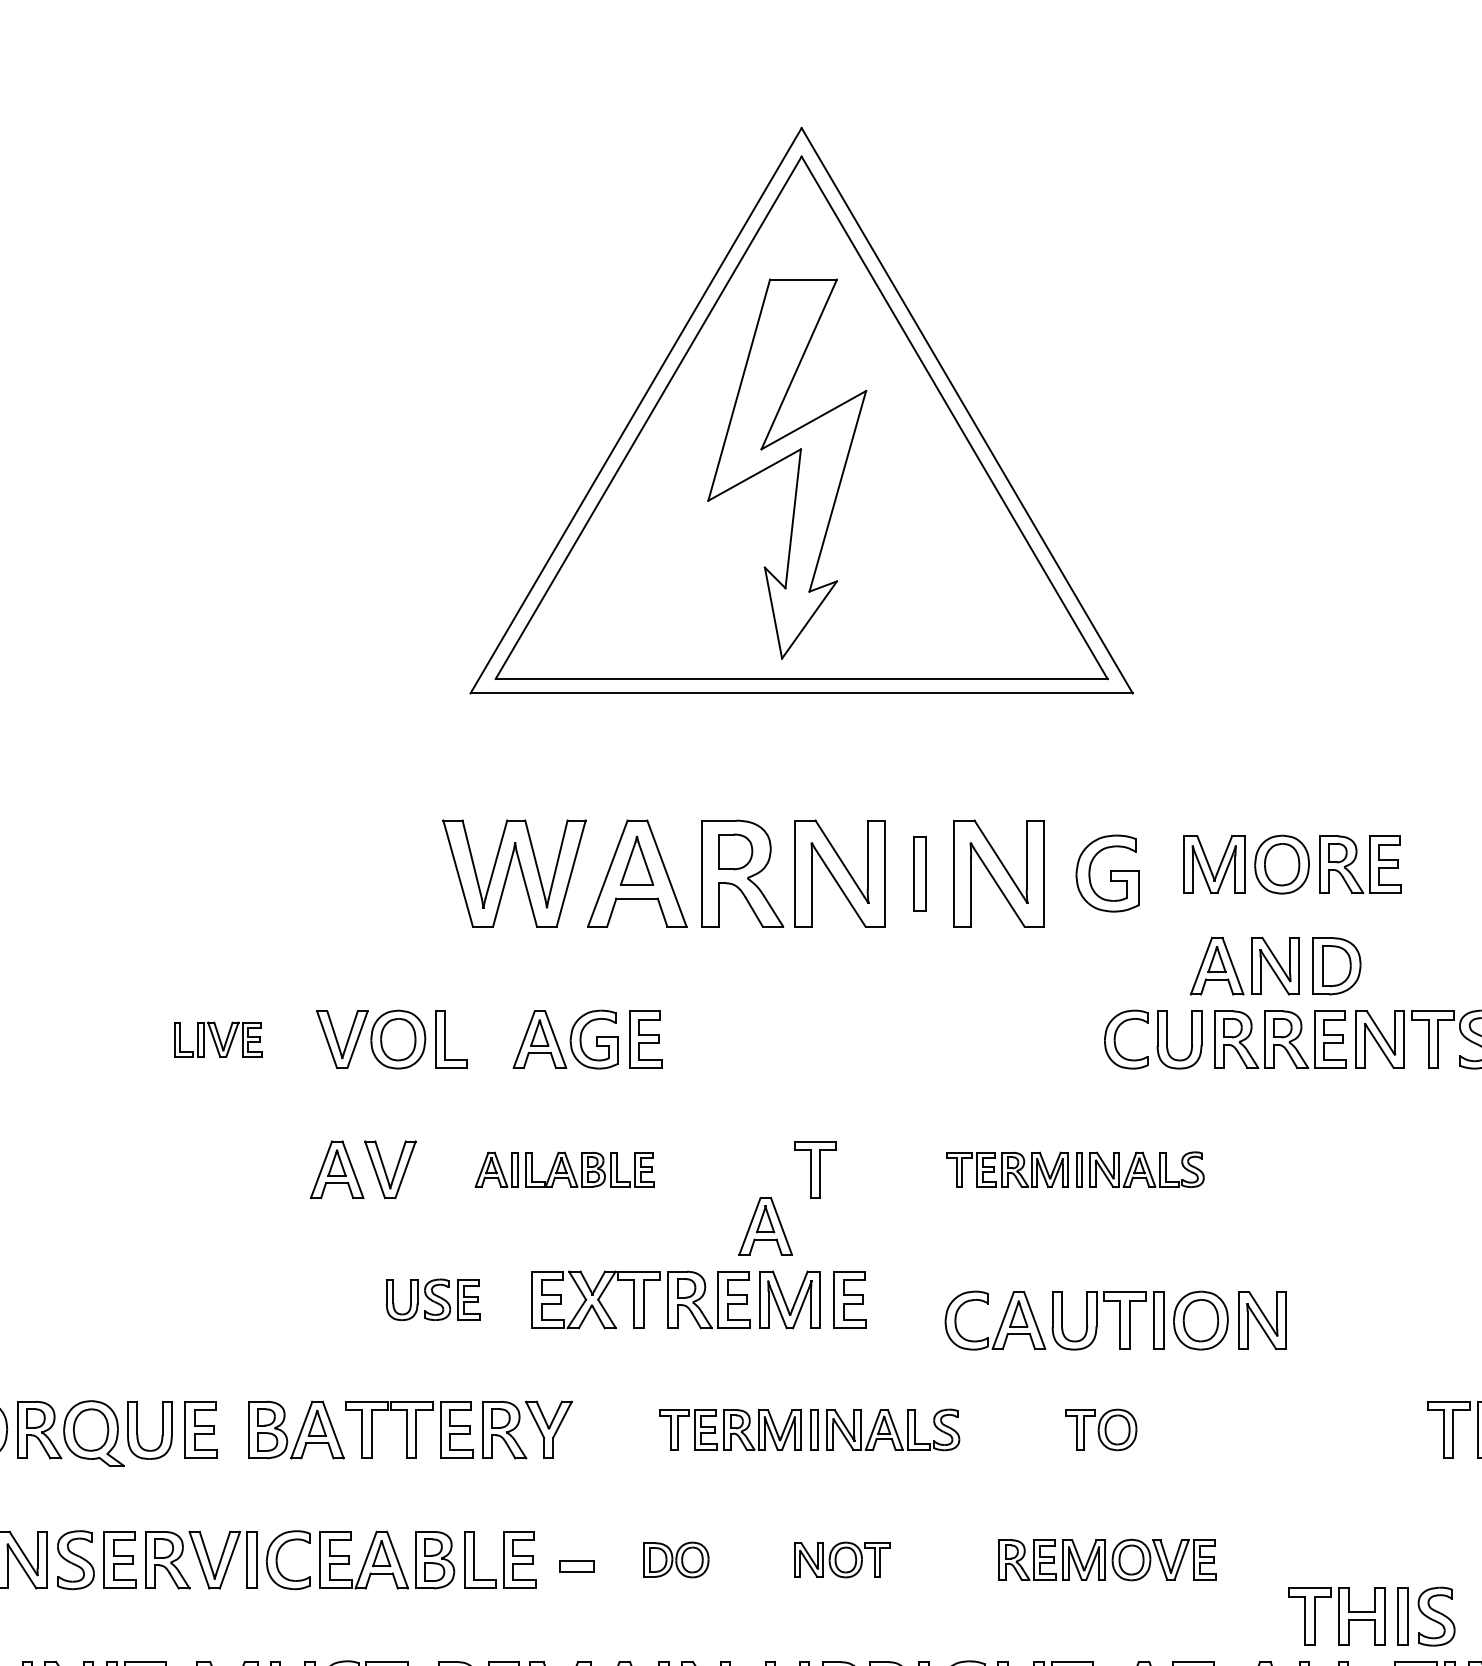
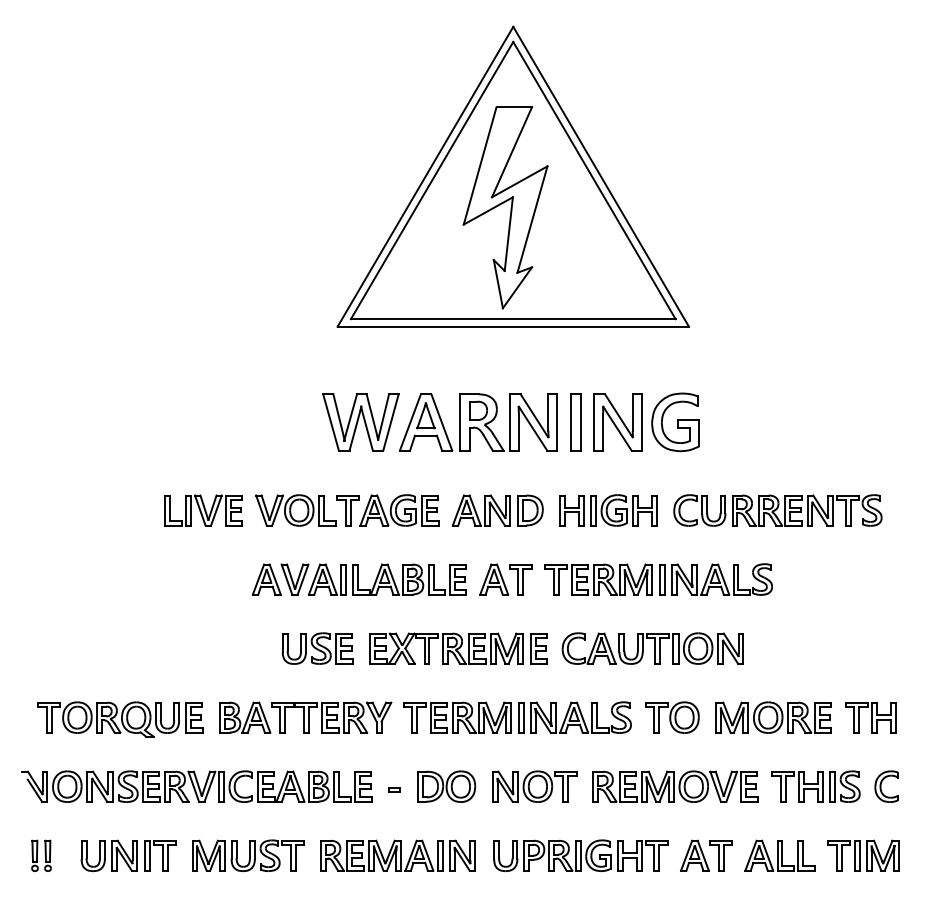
part: (1292, 864) -> (773, 717), moved
part: (918, 873) -> (575, 422), size x1.43
part: (1107, 873) -> (675, 422), size x1.43
part: (1275, 966) -> (497, 510), moved
part: (217, 1039) -> (203, 510), size x1.67
part: (489, 1039) -> (347, 510), added
part: (981, 1039) -> (608, 510), added
part: (564, 1169) -> (387, 579), size x1.67
part: (1075, 1169) -> (658, 579), size x1.67
part: (766, 1226) -> (494, 579), moved
part: (432, 1299) -> (317, 648), size x1.43
part: (1114, 1320) -> (652, 648), moved
part: (809, 1429) -> (517, 717), size x1.43
part: (1101, 1429) -> (672, 717), size x1.43
part: (675, 1559) -> (446, 786), size x1.67
part: (841, 1559) -> (534, 786), size x1.67
part: (1107, 1559) -> (675, 786), size x1.43
part: (577, 1565) -> (394, 789), size x0.62
part: (1371, 1616) -> (815, 786), moved

